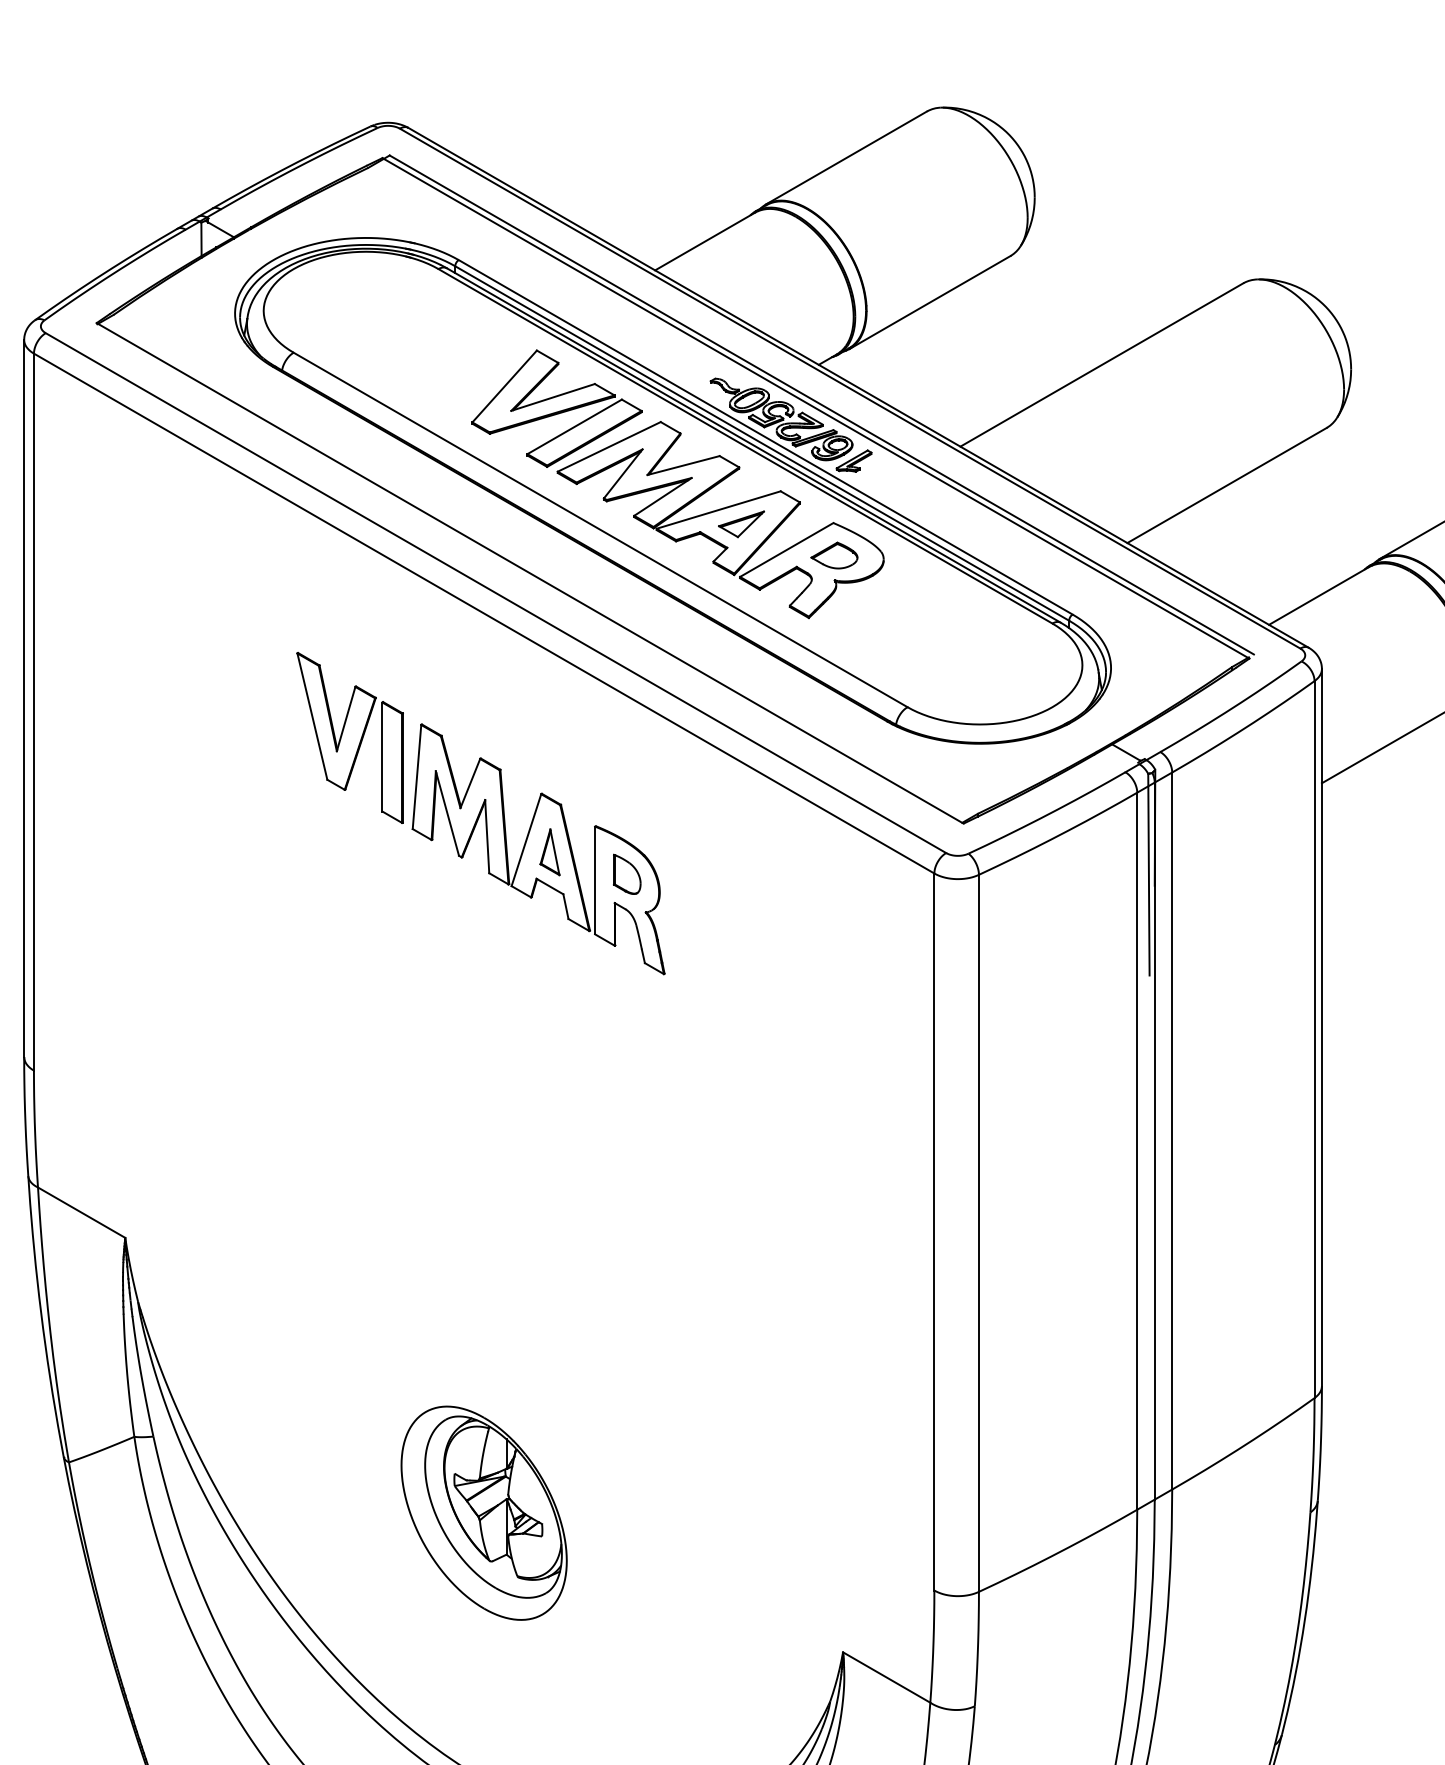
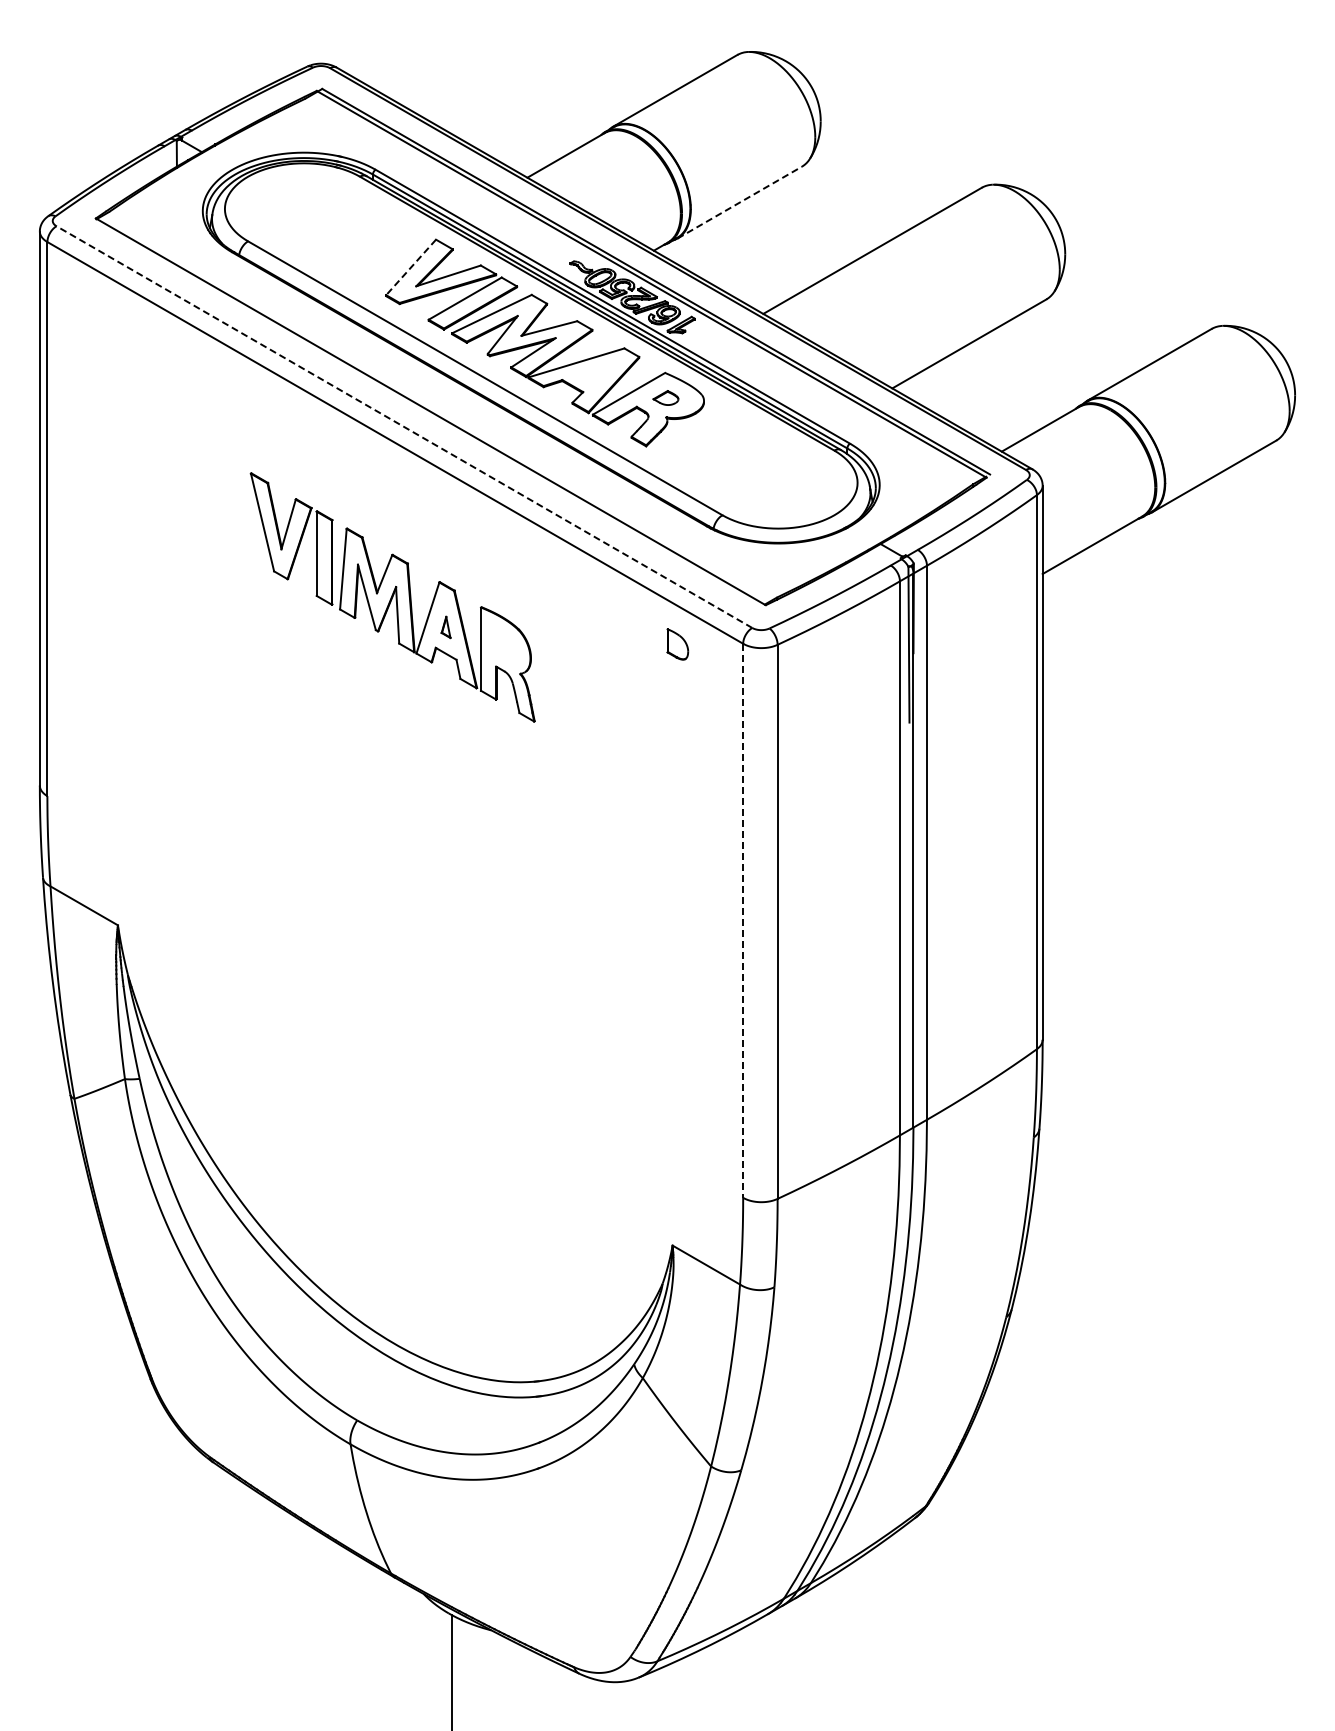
line: (929, 302) -> (739, 202), solid -> dashed
line: (503, 386) -> (410, 267), solid -> dashed
part: (740, 523) -> (593, 373), removed
part: (833, 554) -> (665, 397), size x0.7
line: (496, 593) -> (404, 427), solid -> dashed
part: (549, 852) -> (445, 627), size x0.6
part: (626, 874) -> (677, 644), moved
line: (934, 1232) -> (743, 921), solid -> dashed
part: (483, 1512) -> (394, 1137), removed

